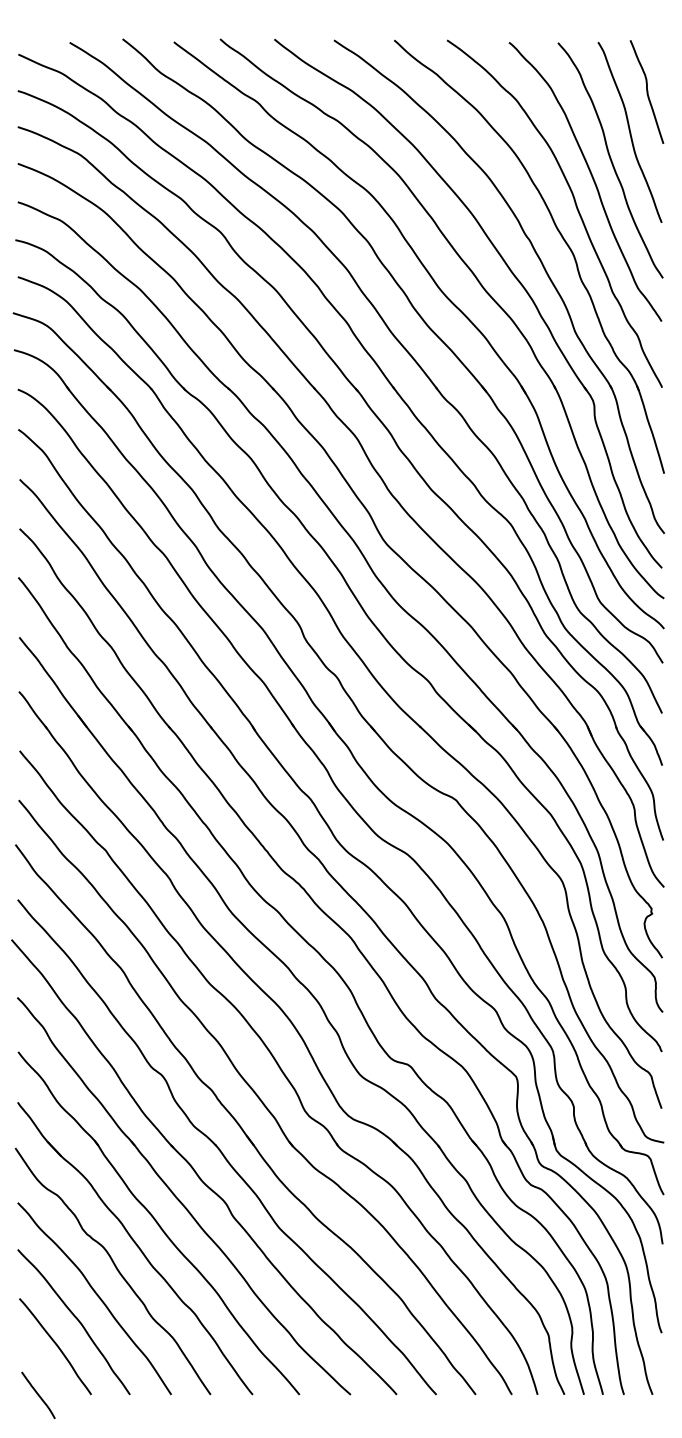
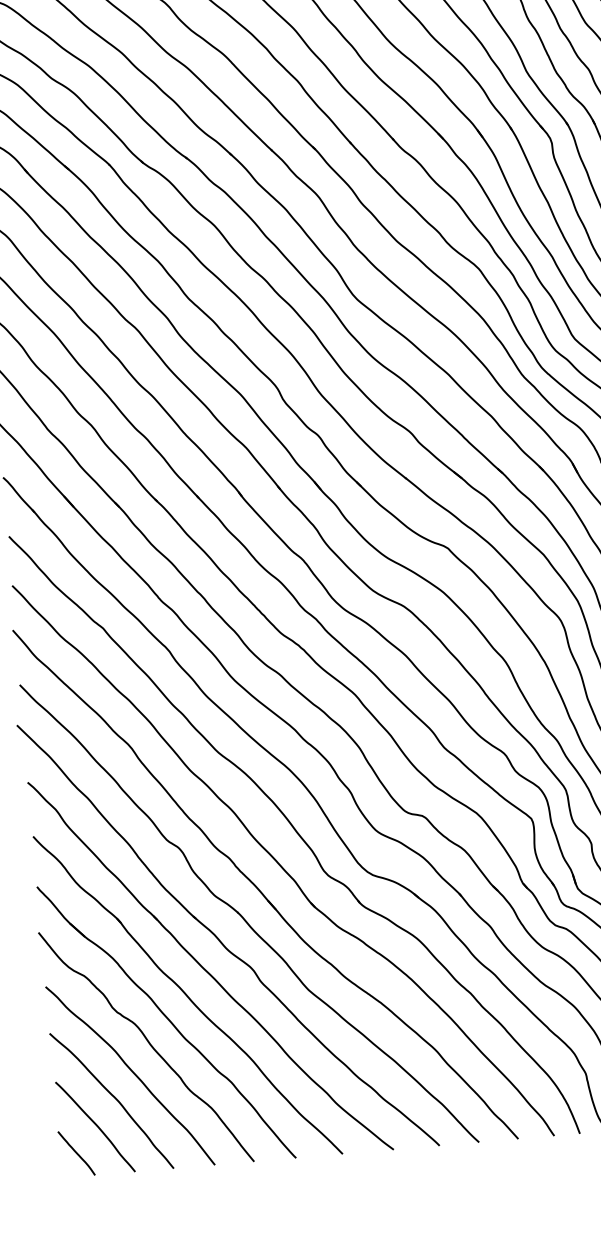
curve: (38, 1395) -> (76, 1153), moved

